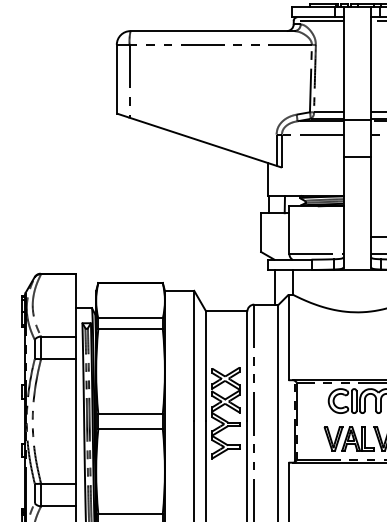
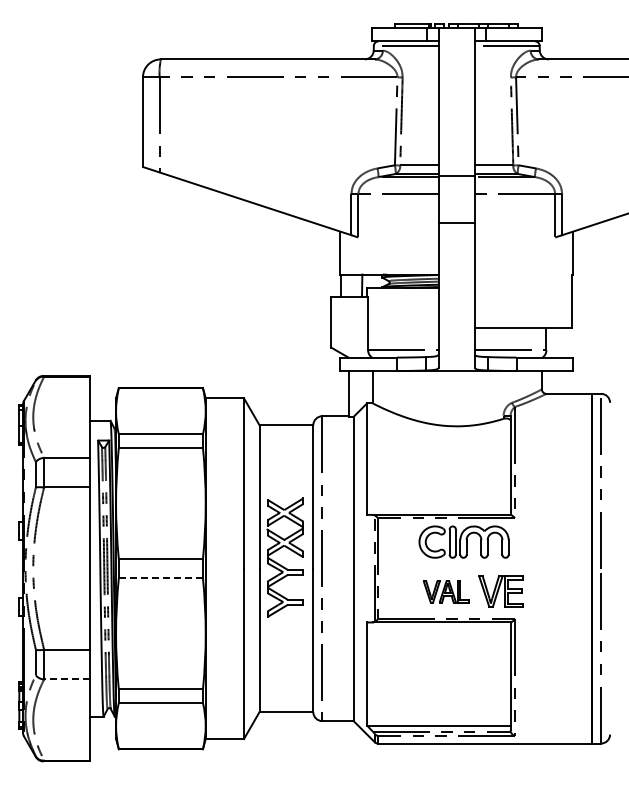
line: (130, 428) -> (160, 578), solid -> dashed
part: (348, 438) -> (445, 591), size x0.7
line: (58, 506) -> (66, 679), solid -> dashed

